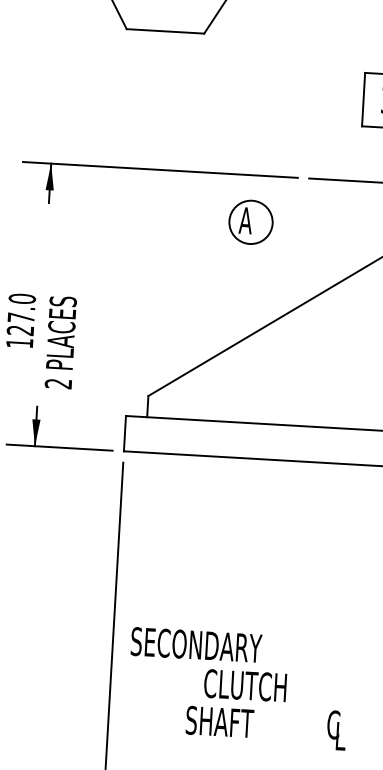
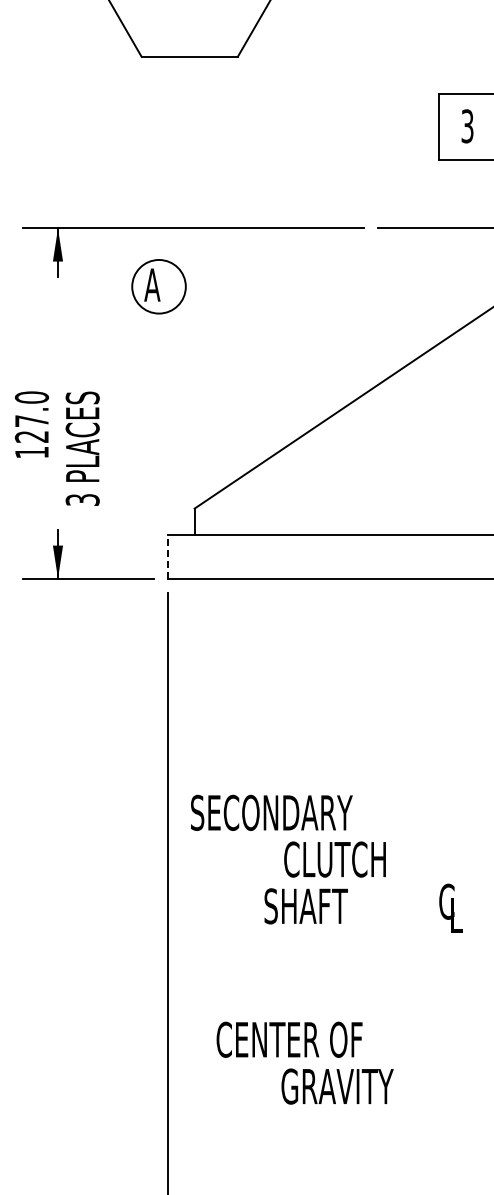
part: (250, 222) -> (158, 286), moved
text: (58, 383) -> (82, 499), 2 -> 3
line: (125, 433) -> (168, 556), solid -> dashed

